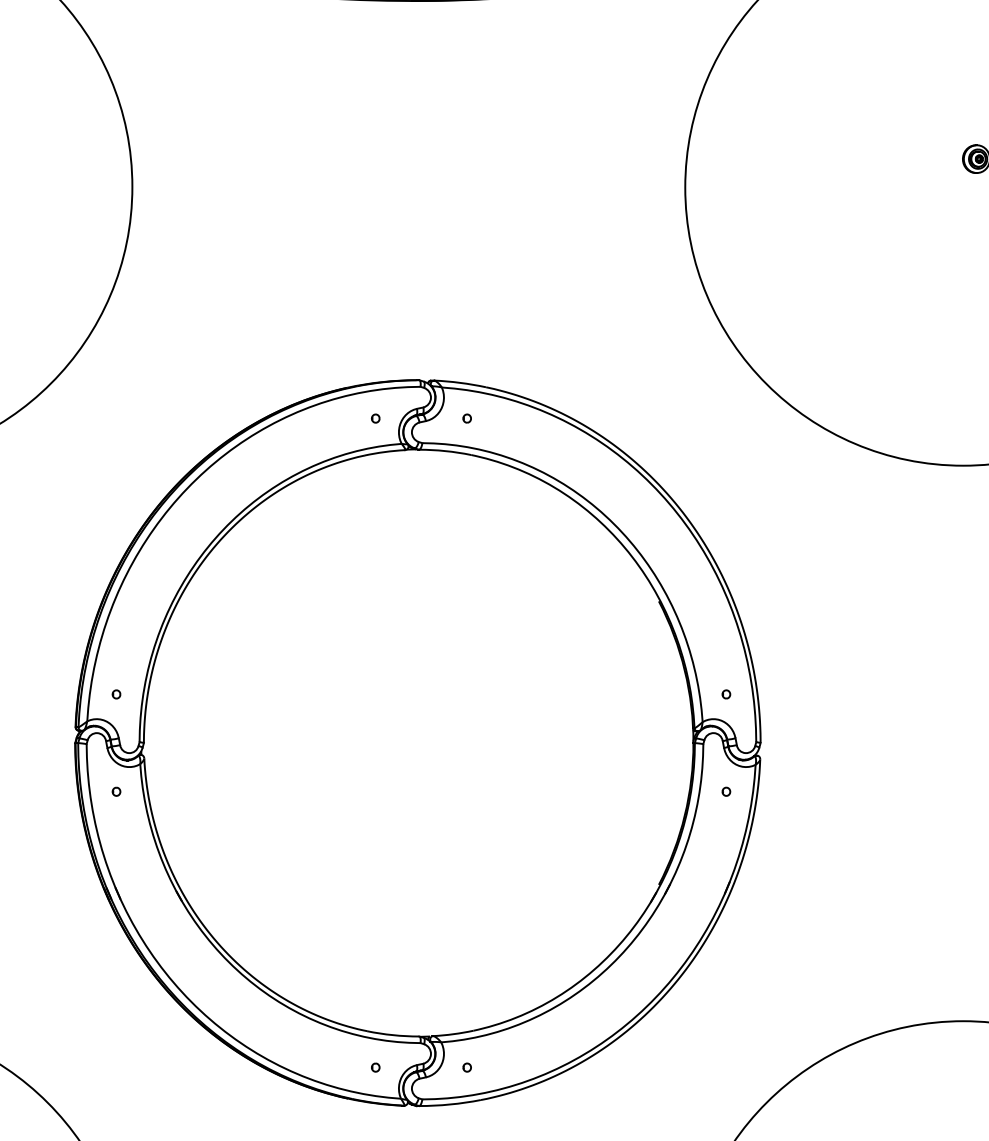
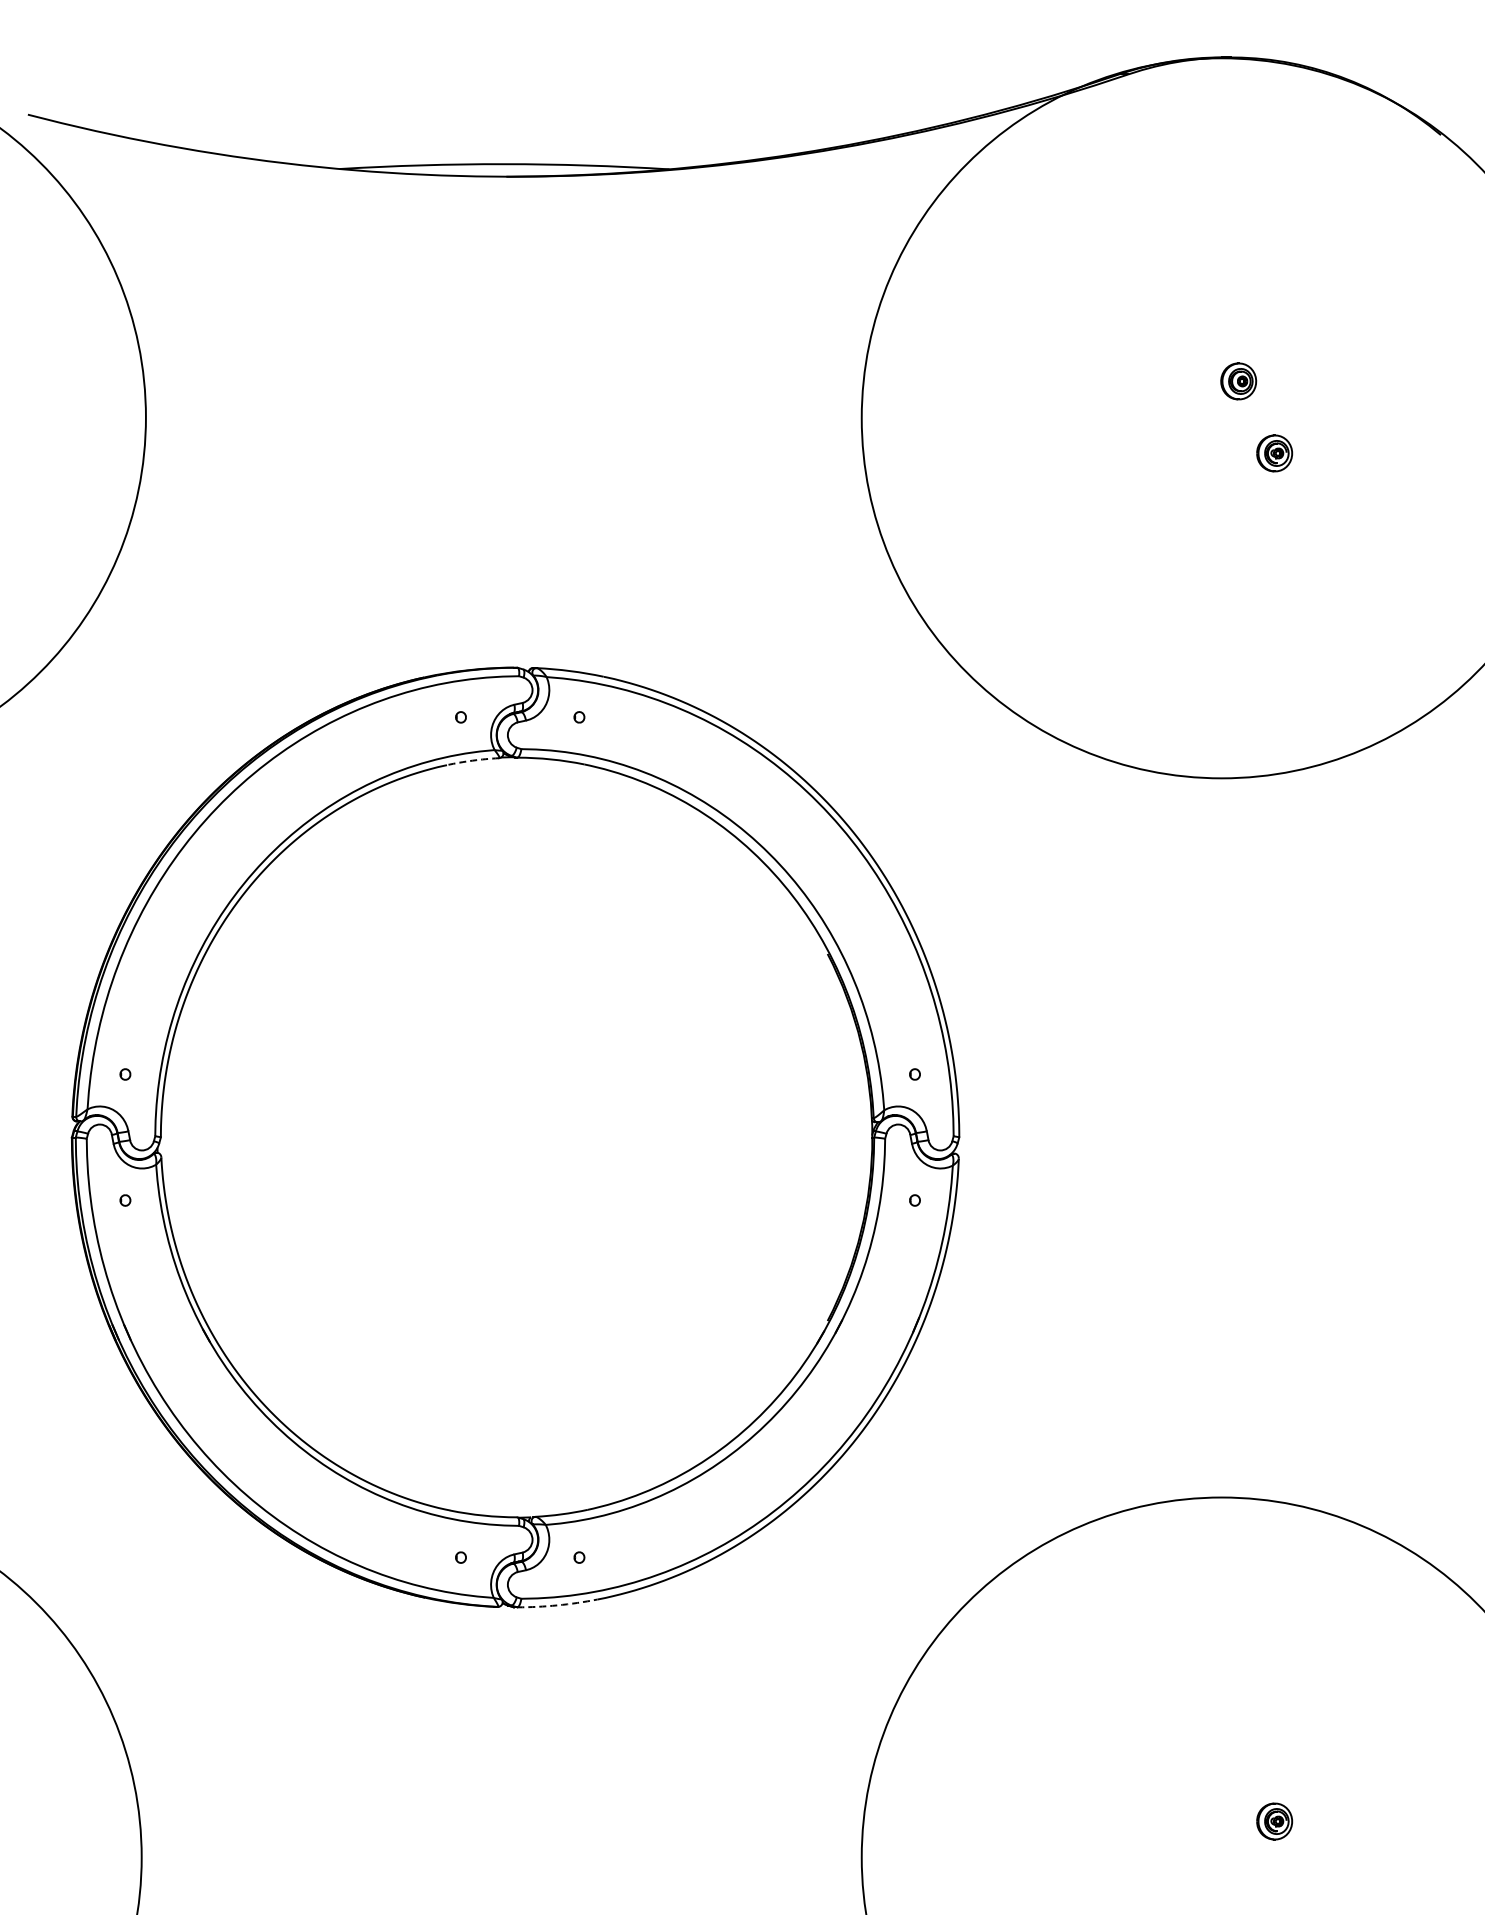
arc: (384, 451) -> (472, 760), solid -> dashed
arc: (450, 1104) -> (557, 1605), solid -> dashed

